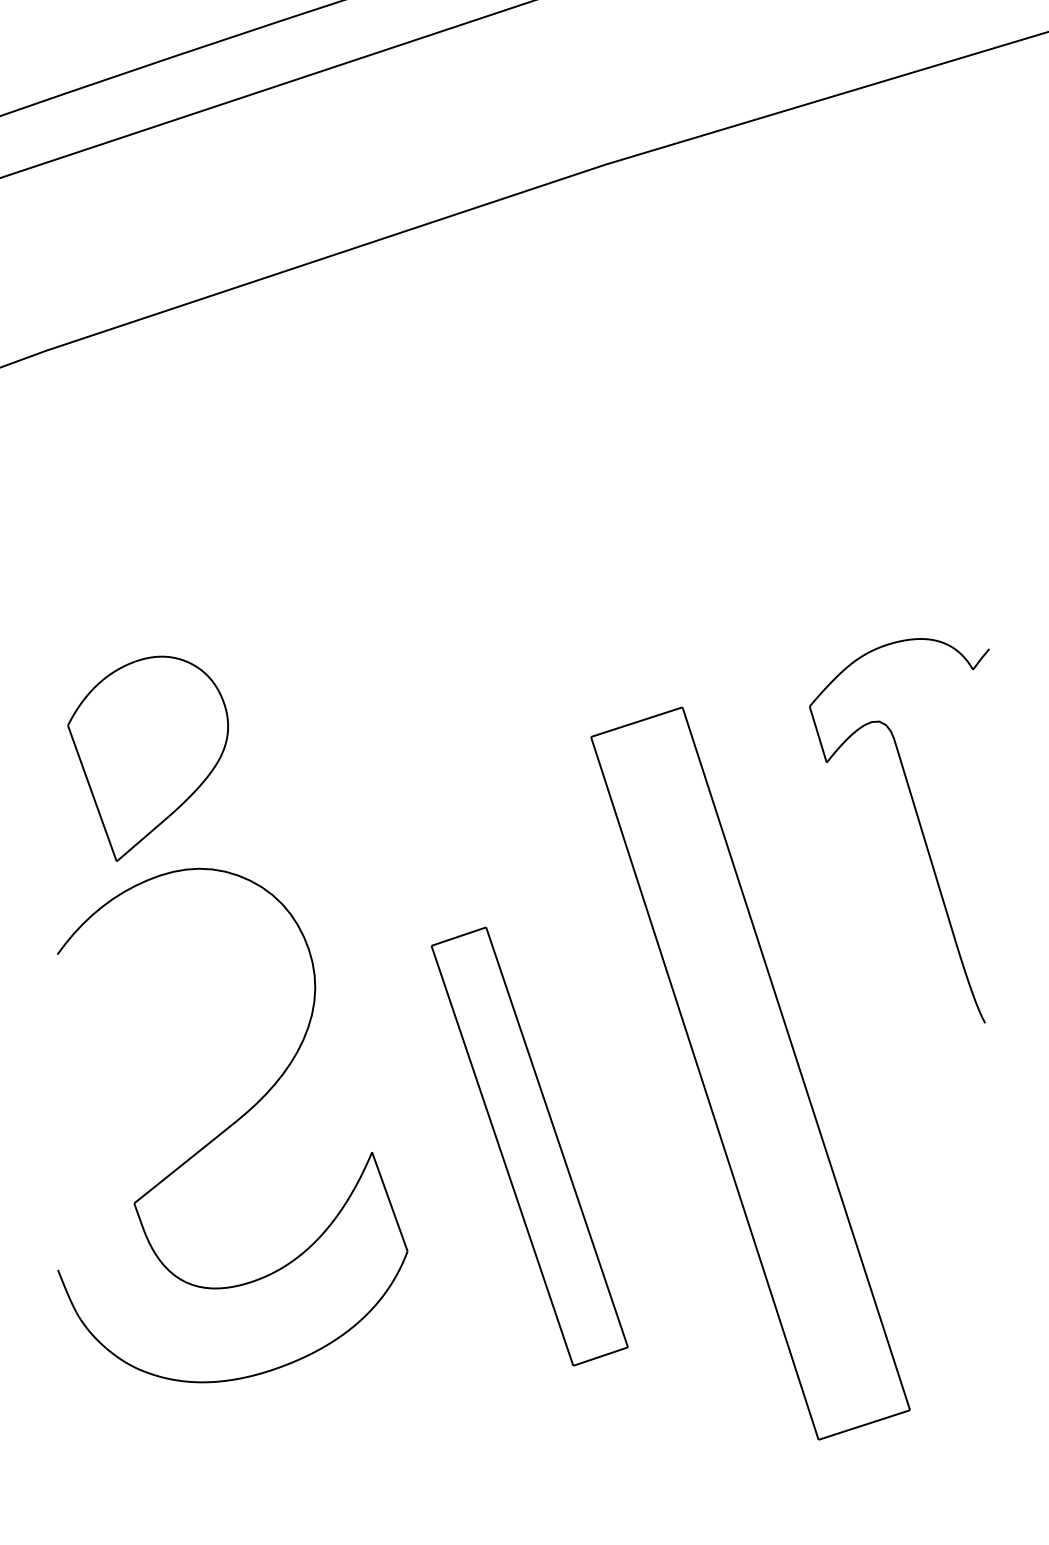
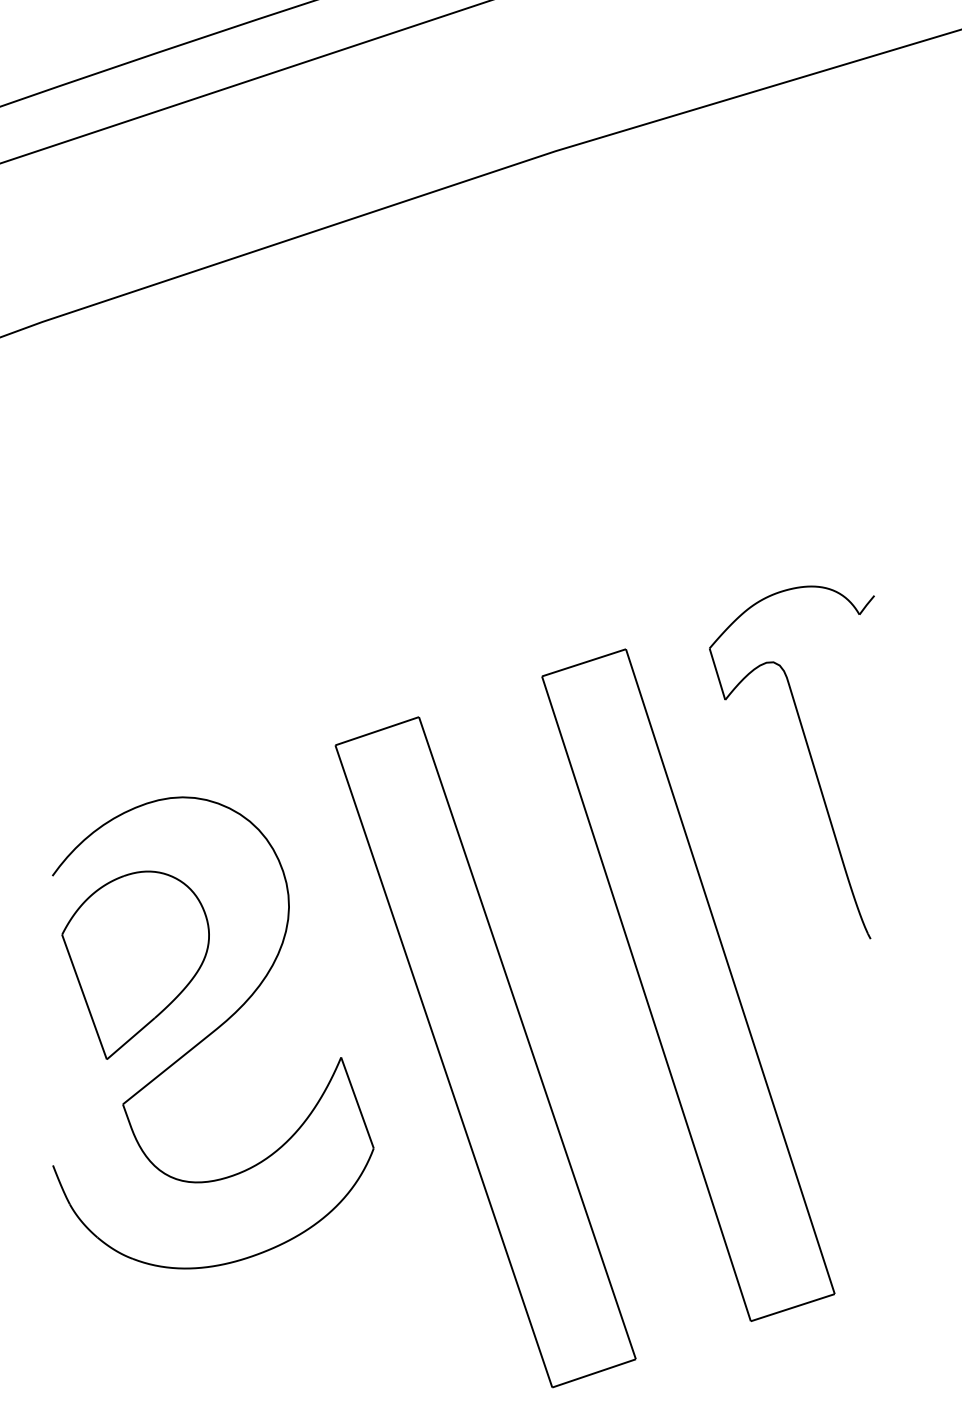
part: (147, 758) -> (135, 964), moved
part: (918, 823) -> (809, 755), moved
part: (529, 1146) -> (485, 1052), size x1.67

